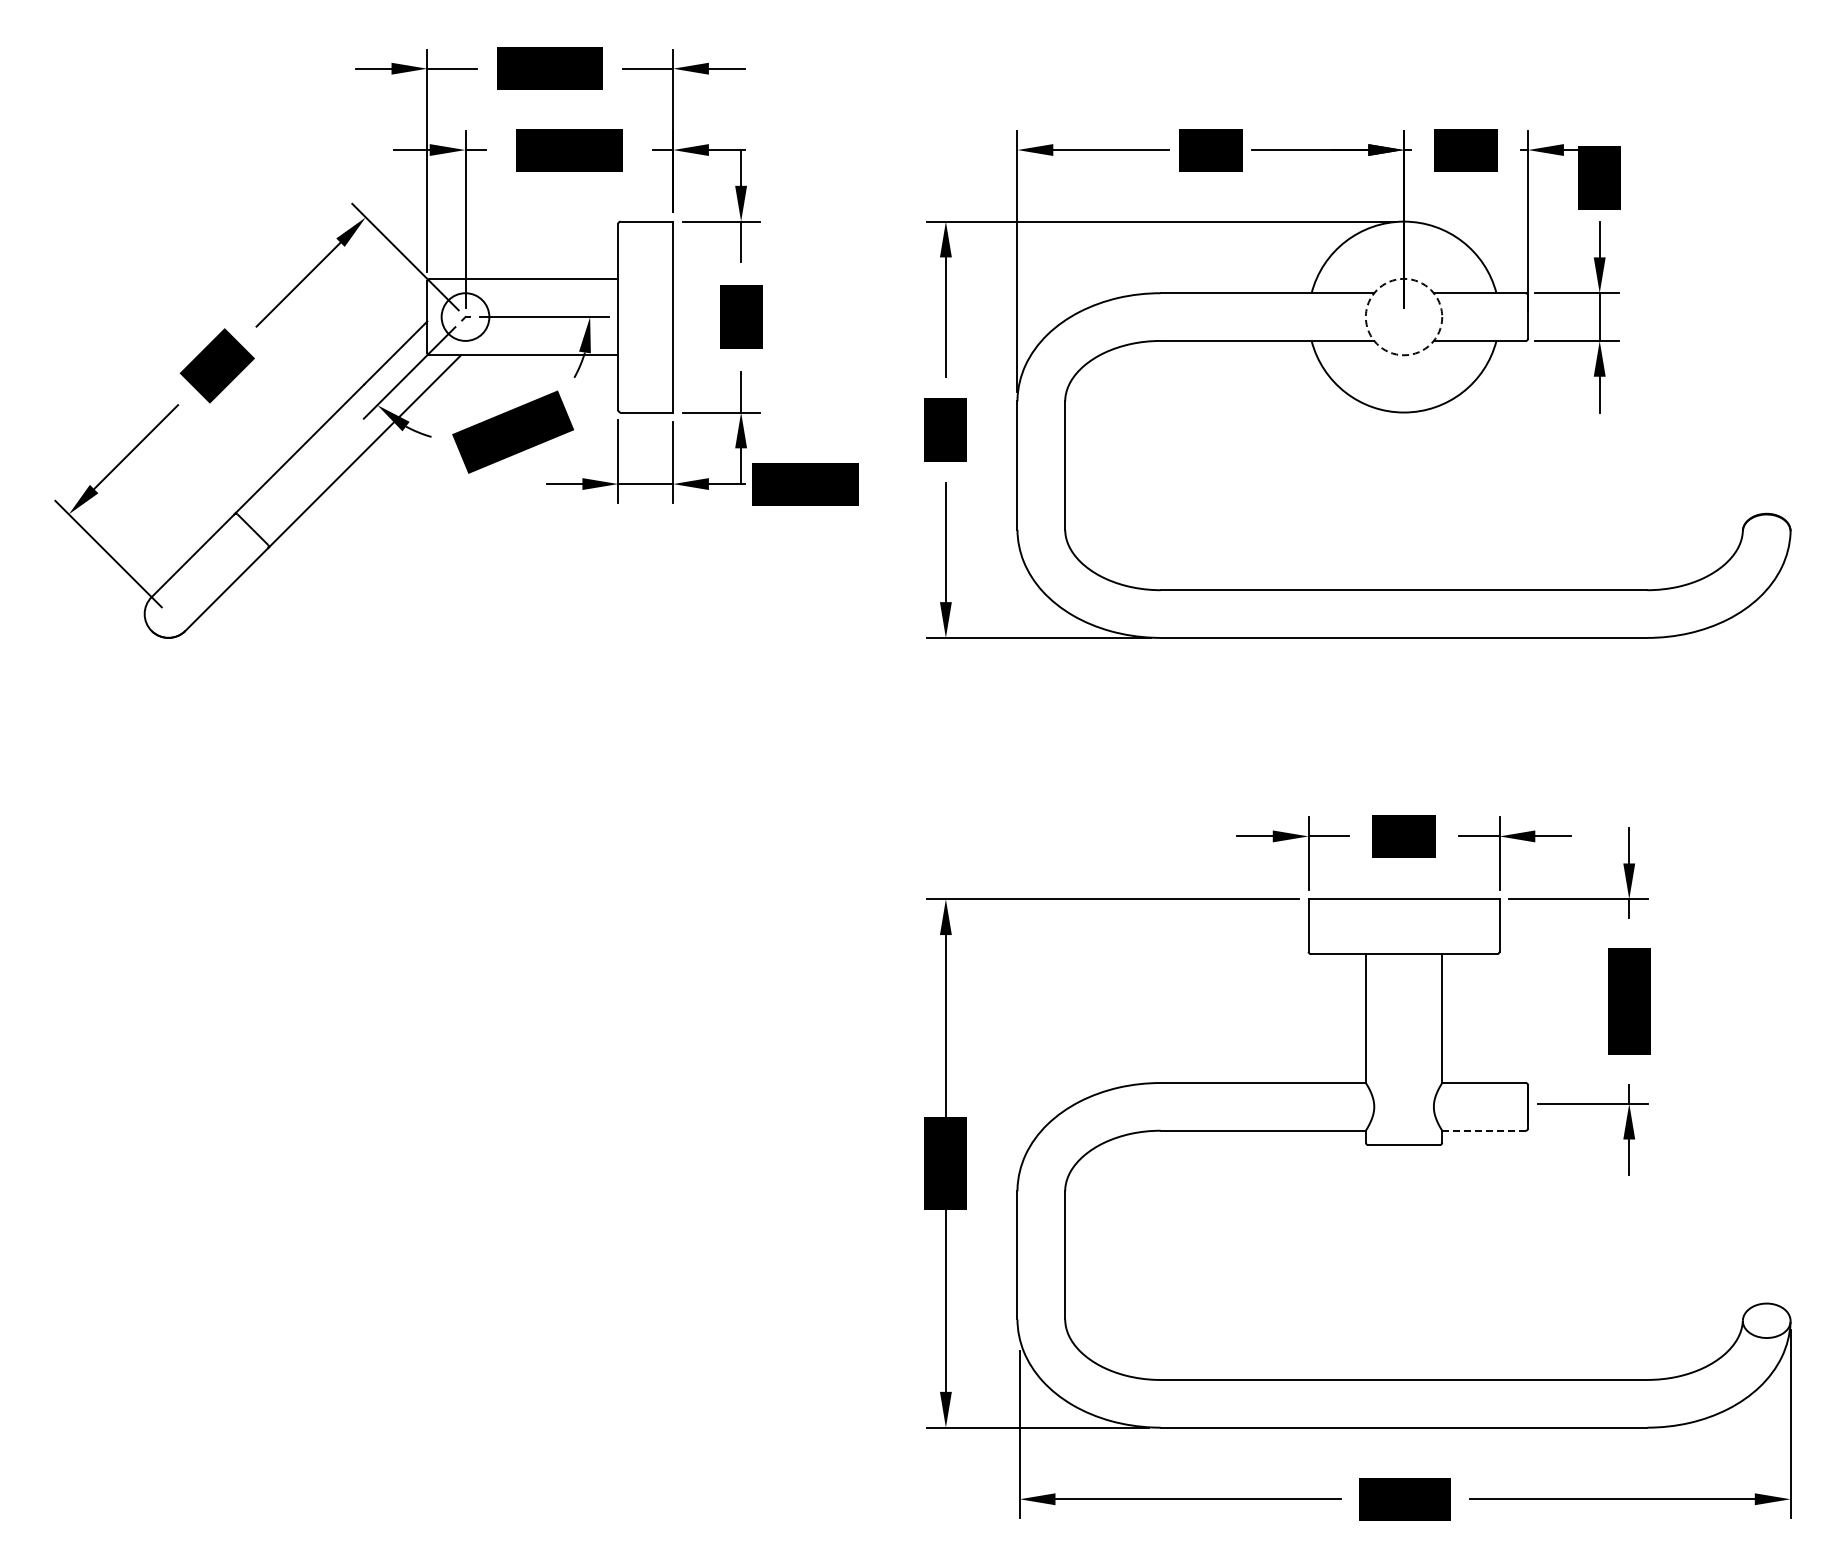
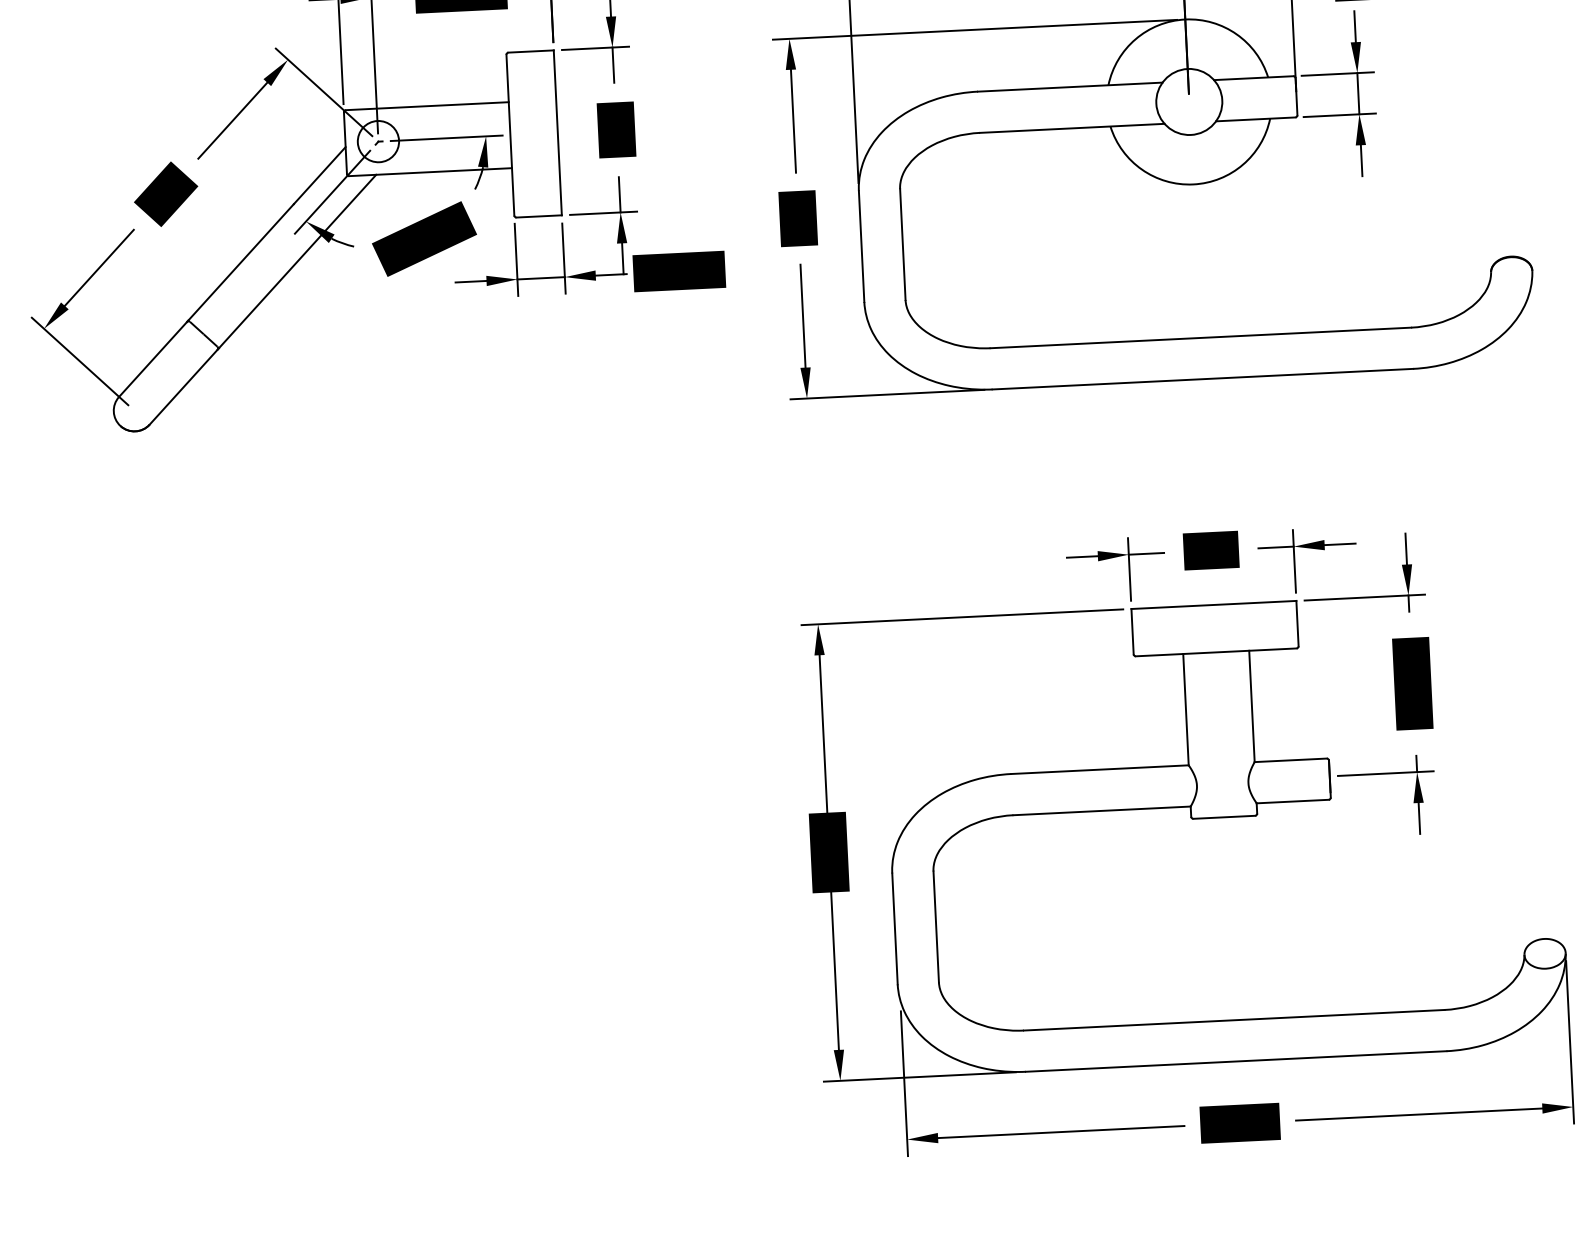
circle: (1403, 316) -> (1188, 101), dashed -> solid
line: (1483, 1130) -> (1292, 801), dashed -> solid

